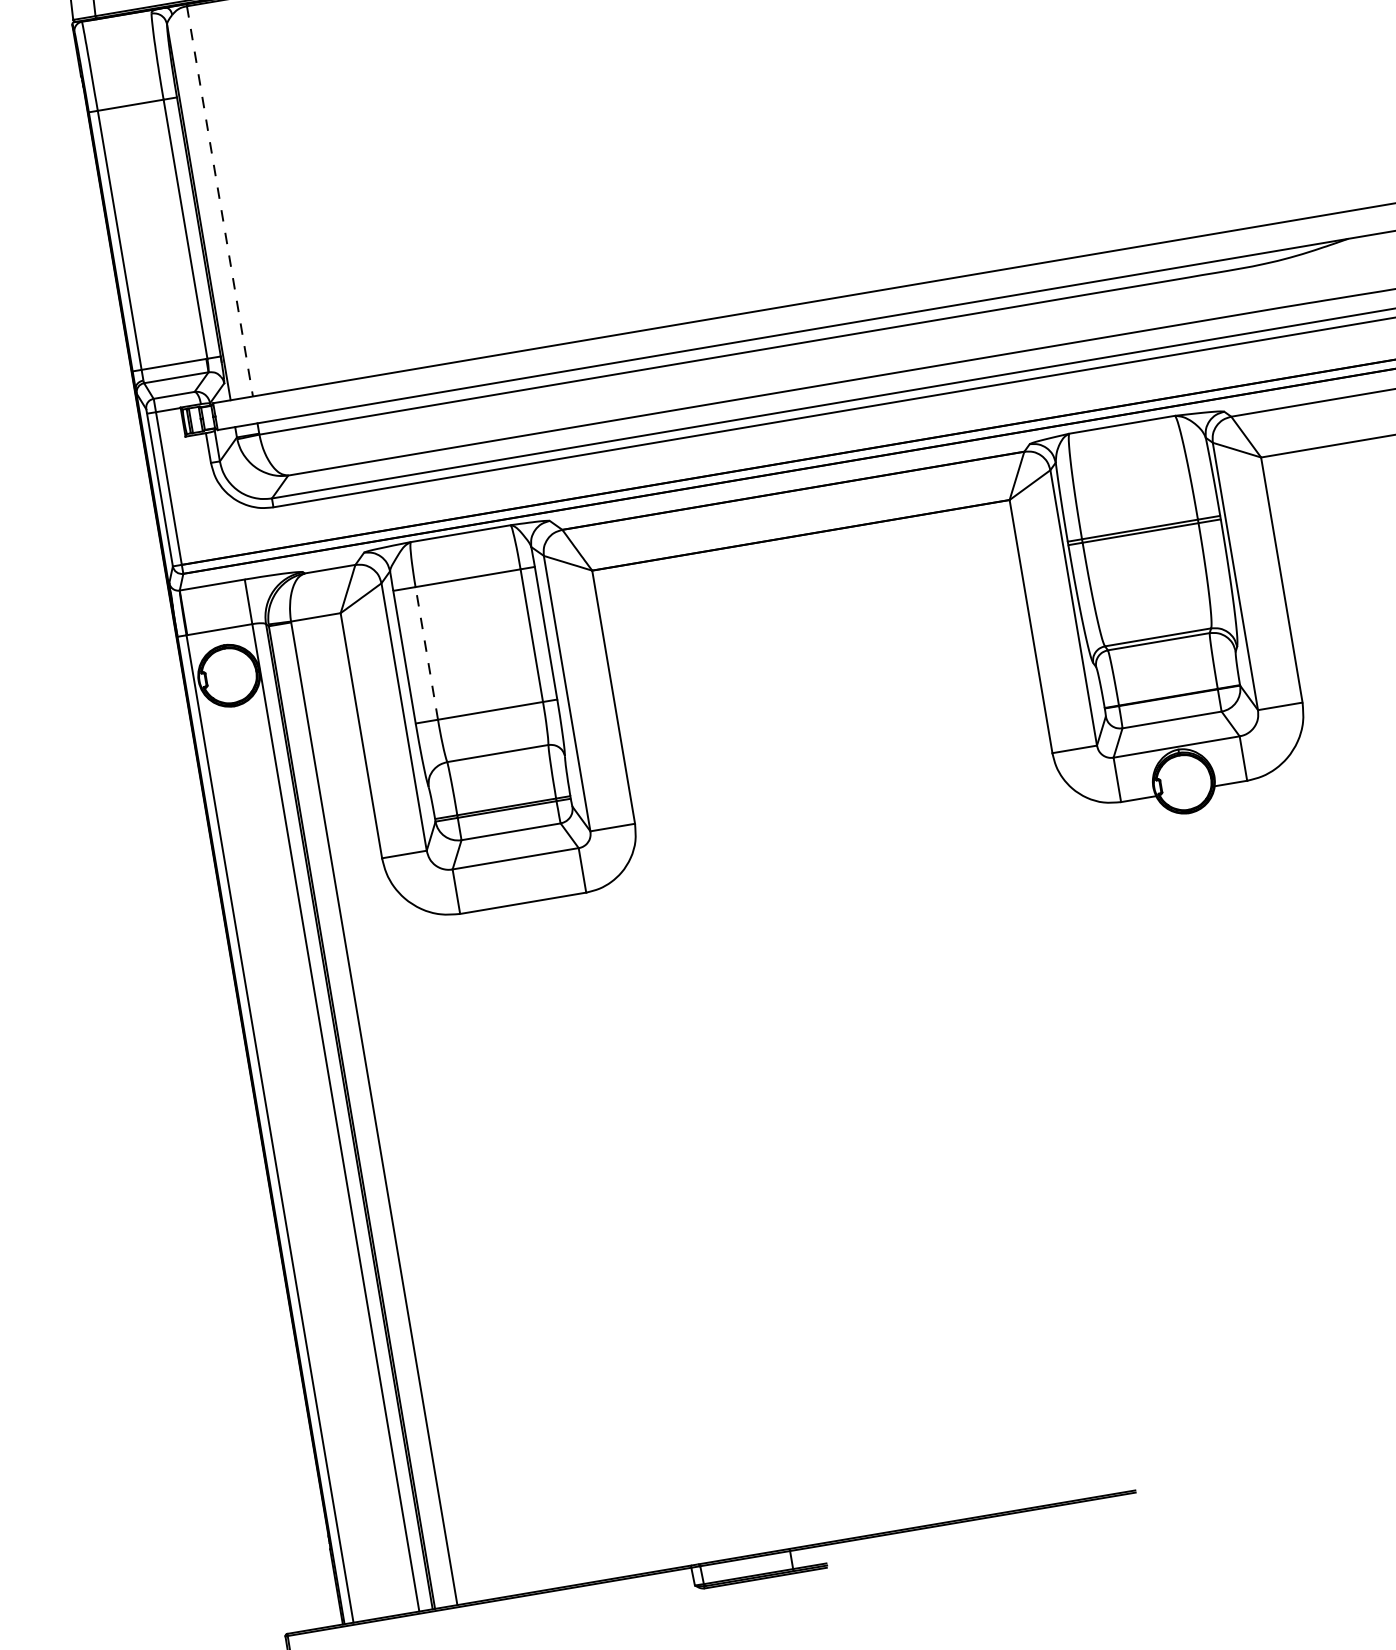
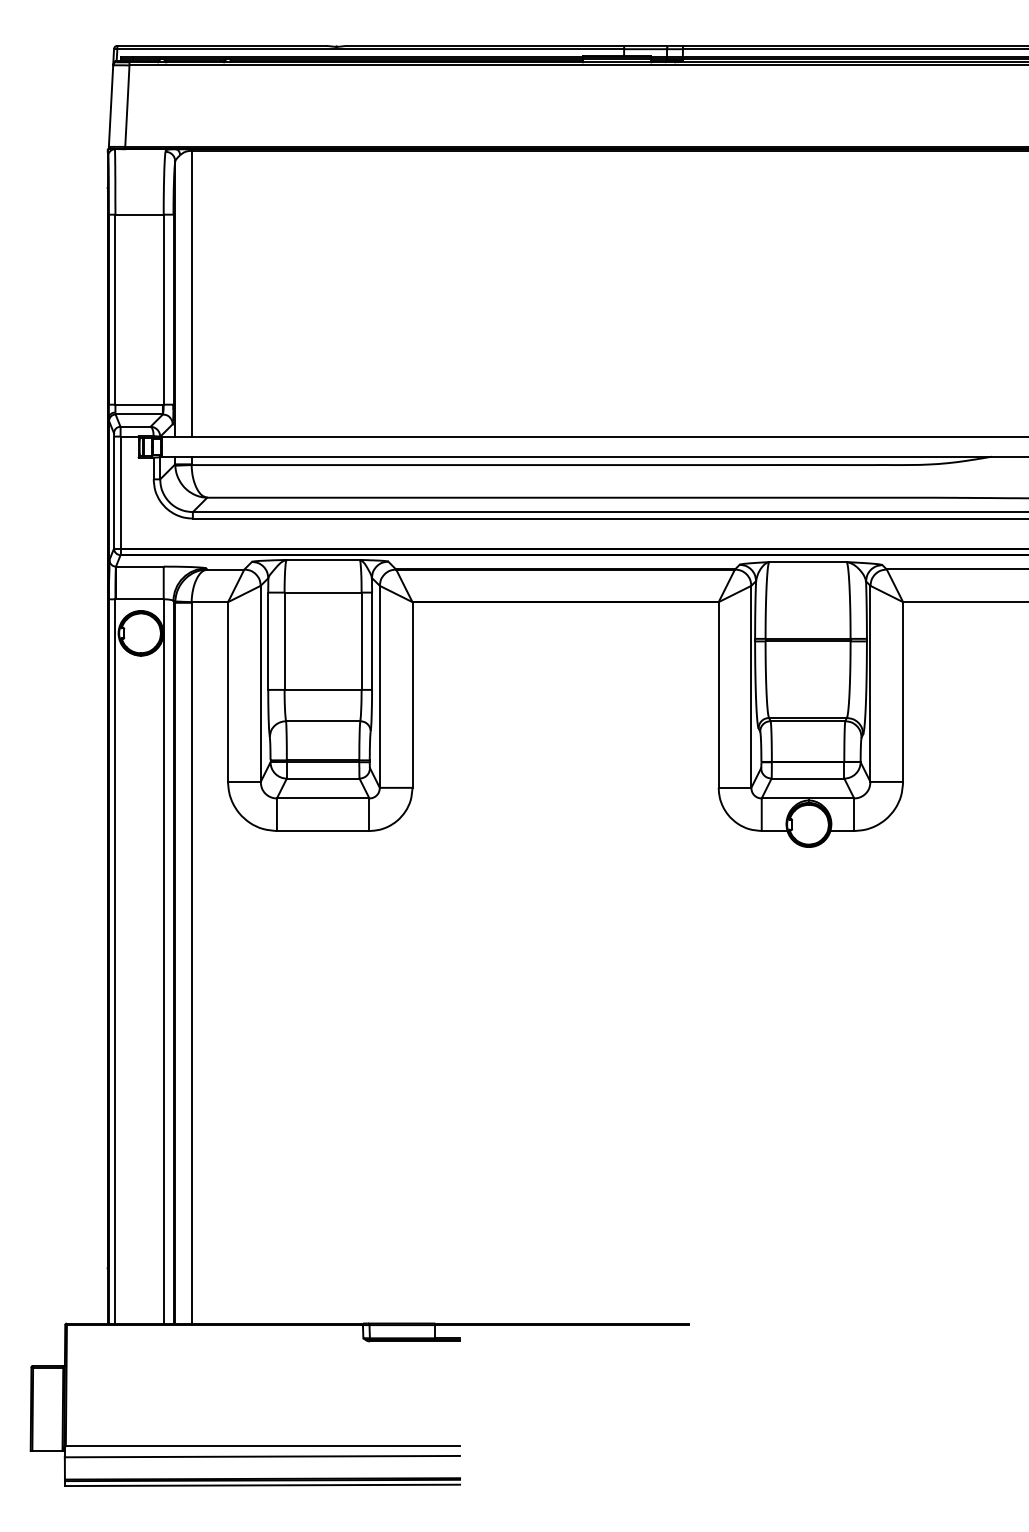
line: (219, 202) -> (191, 294), dashed -> solid
line: (426, 653) -> (284, 641), dashed -> solid

